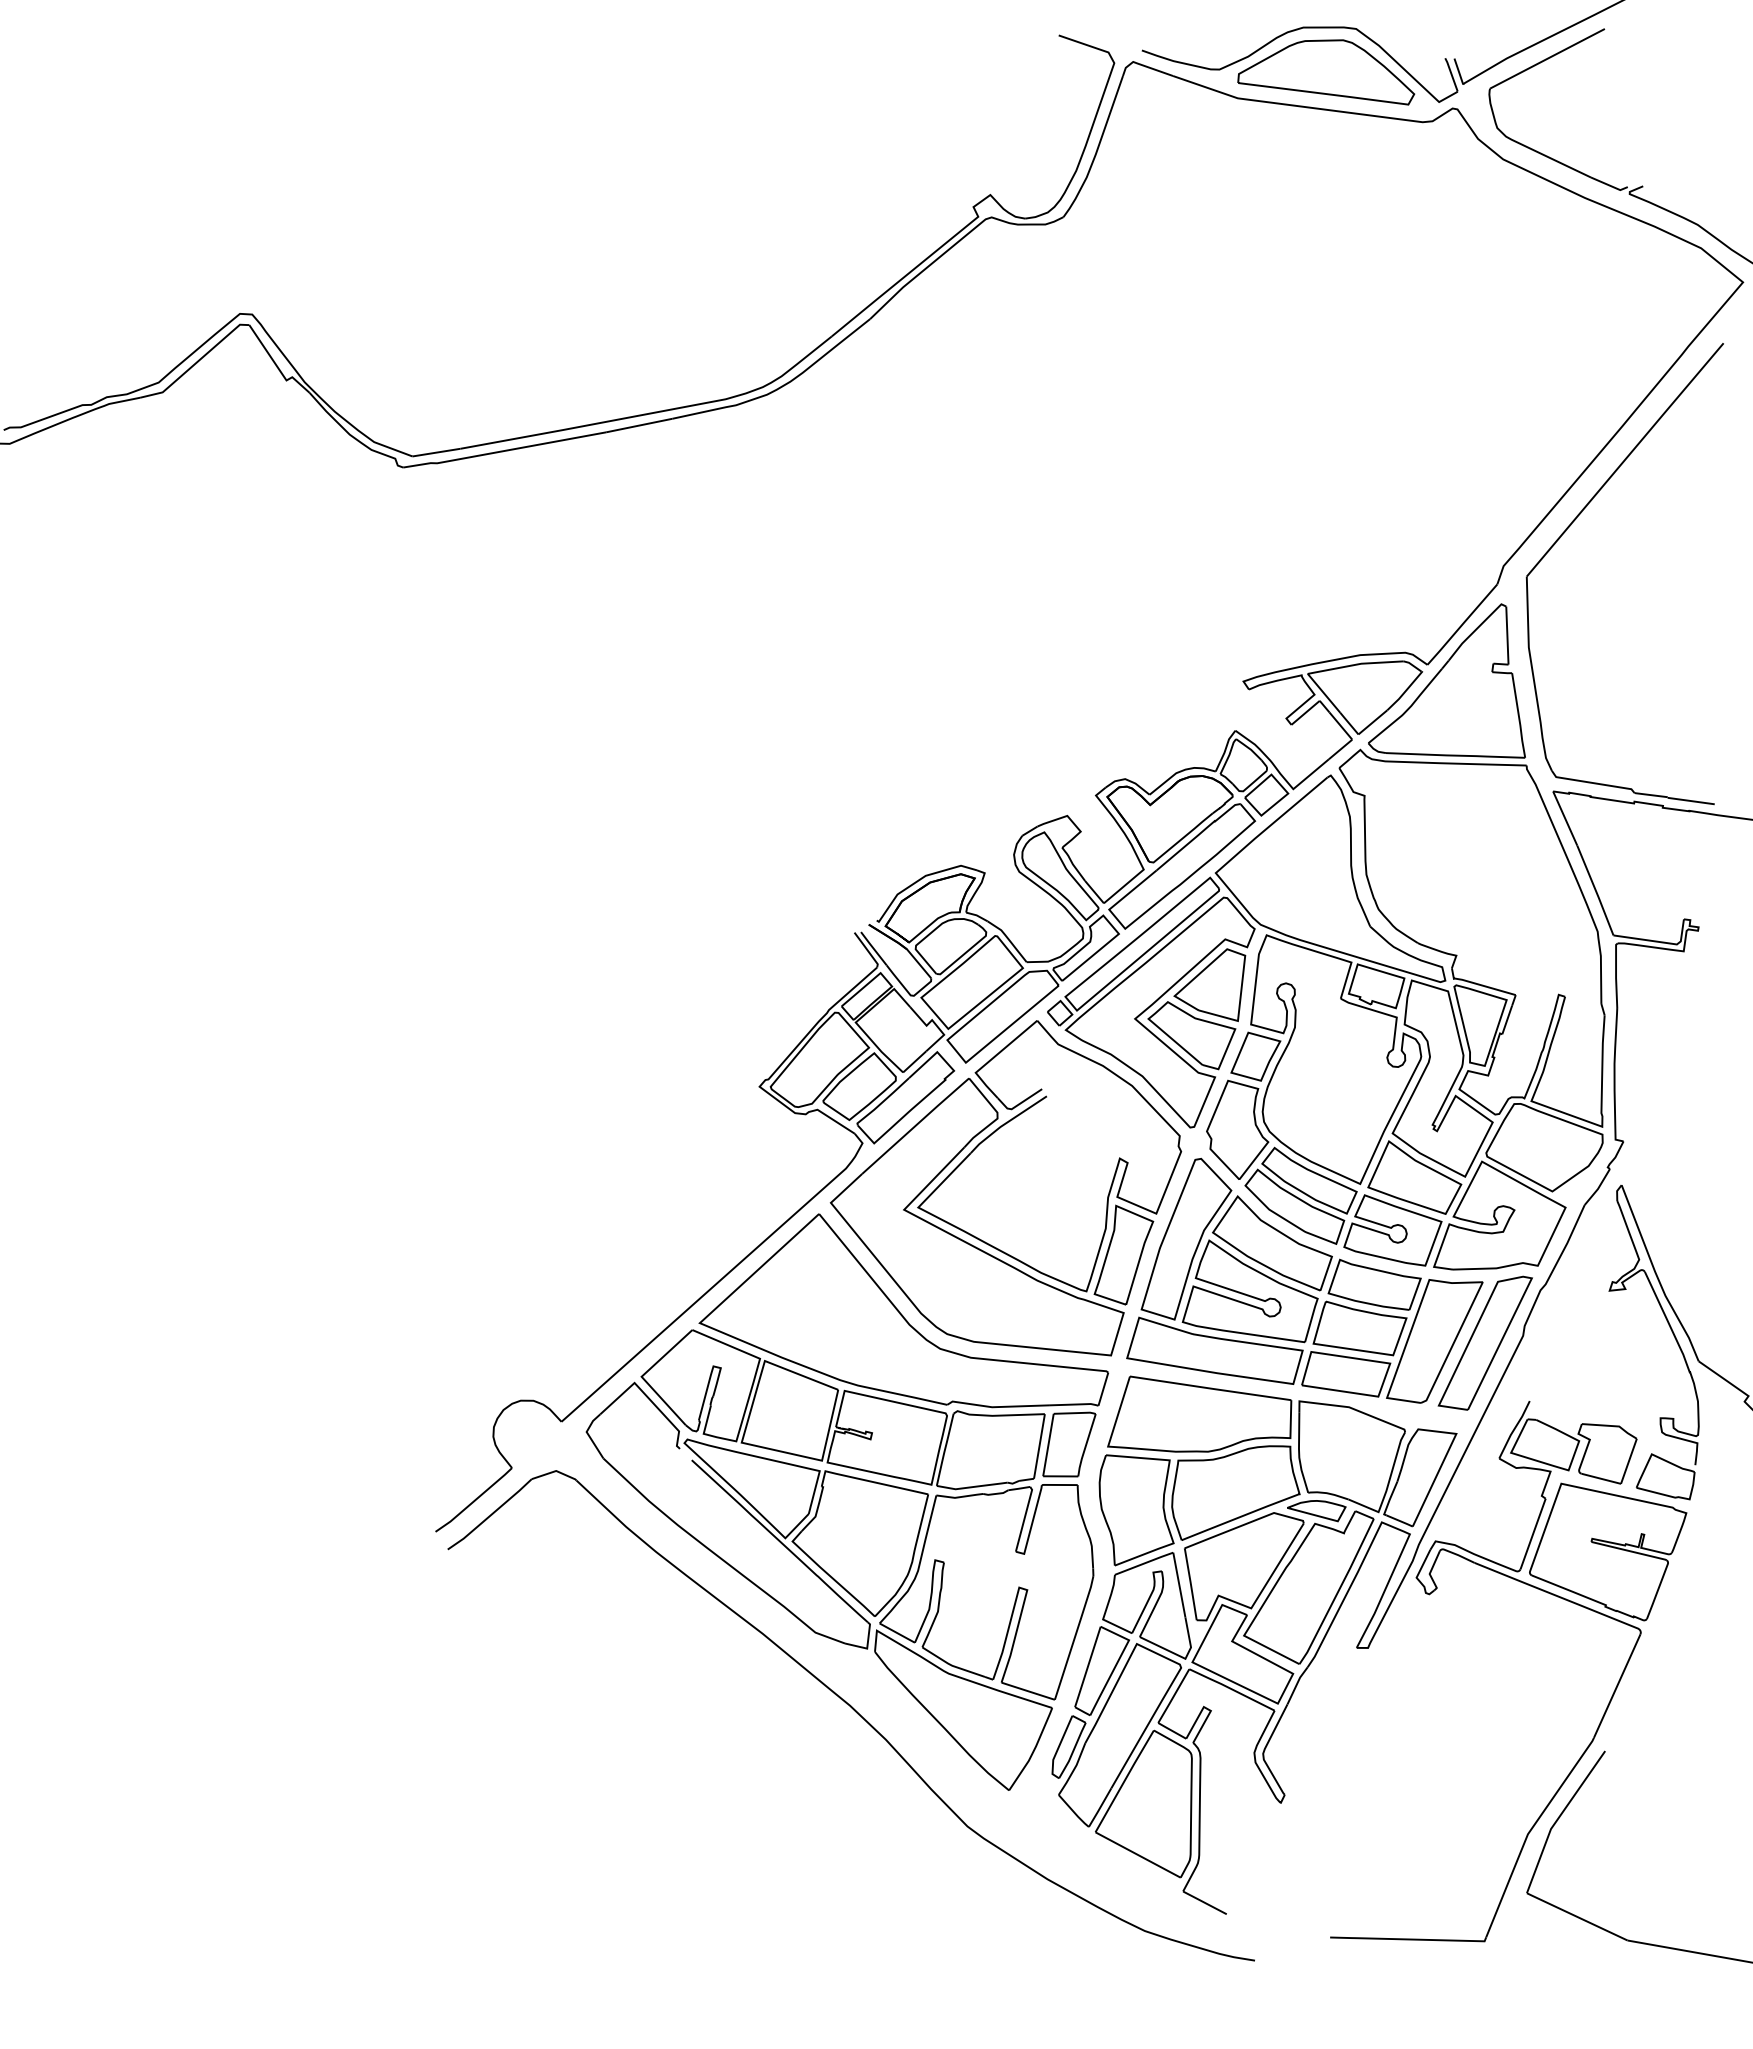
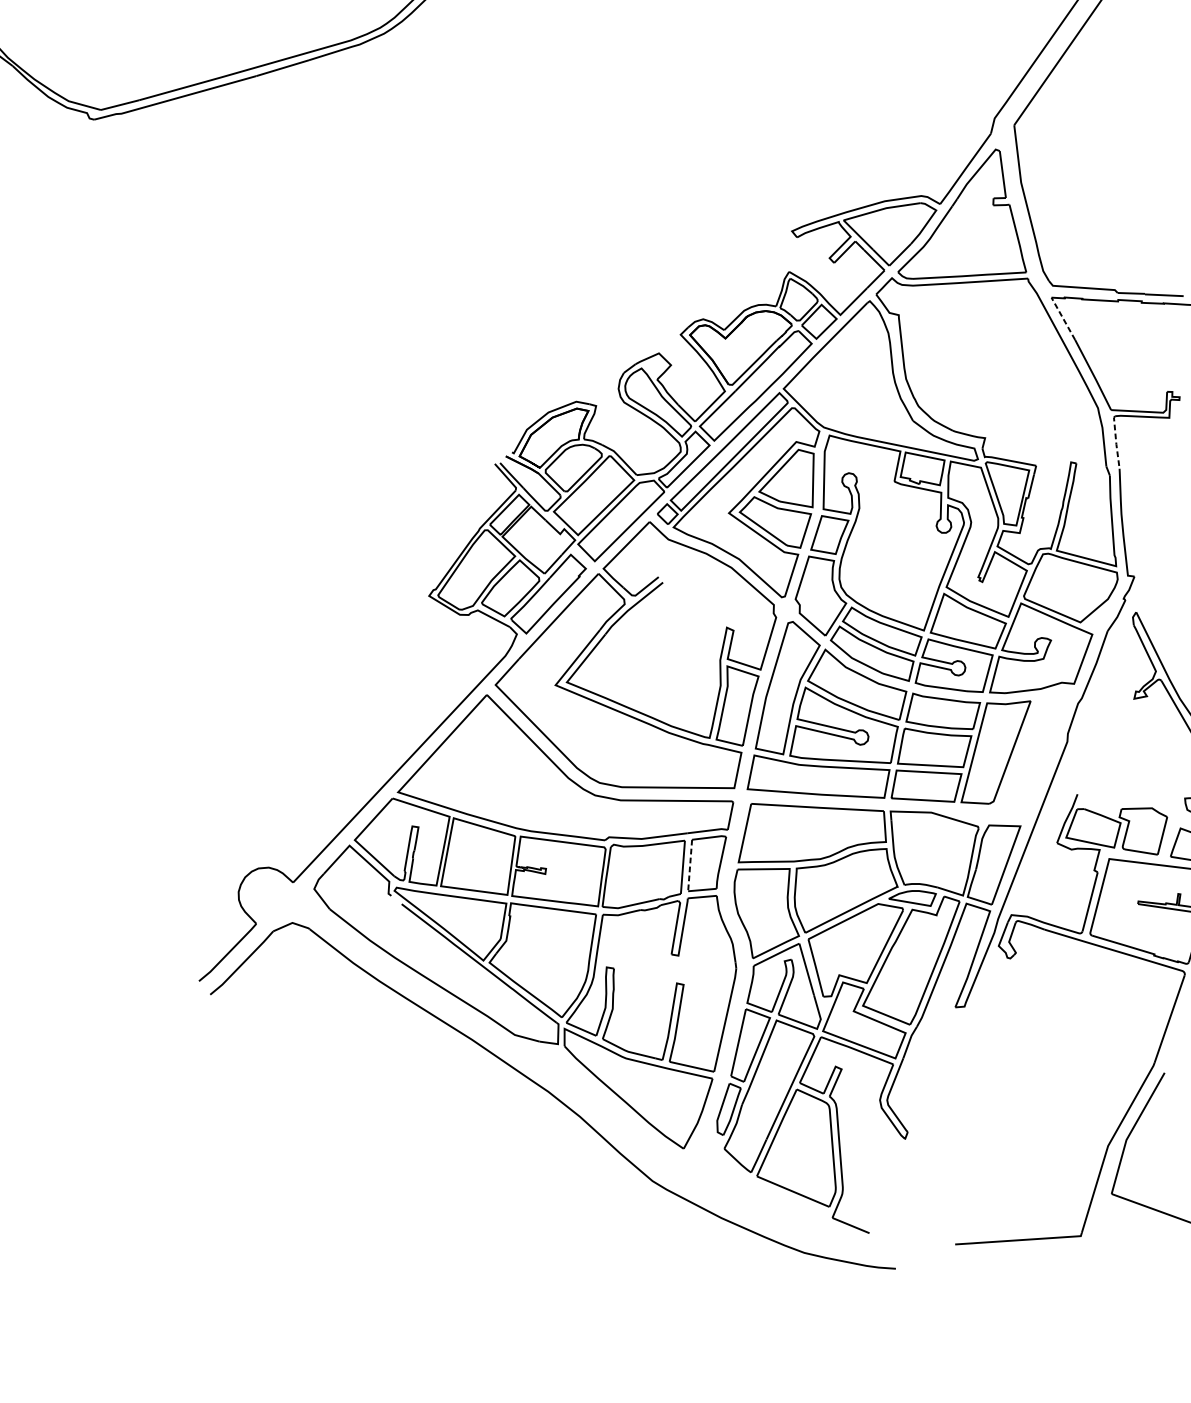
line: (1565, 818) -> (1063, 318), solid -> dashed
line: (1616, 975) -> (1116, 442), solid -> dashed
part: (1484, 1342) -> (1036, 750), removed
line: (1048, 1445) -> (690, 865), solid -> dashed

